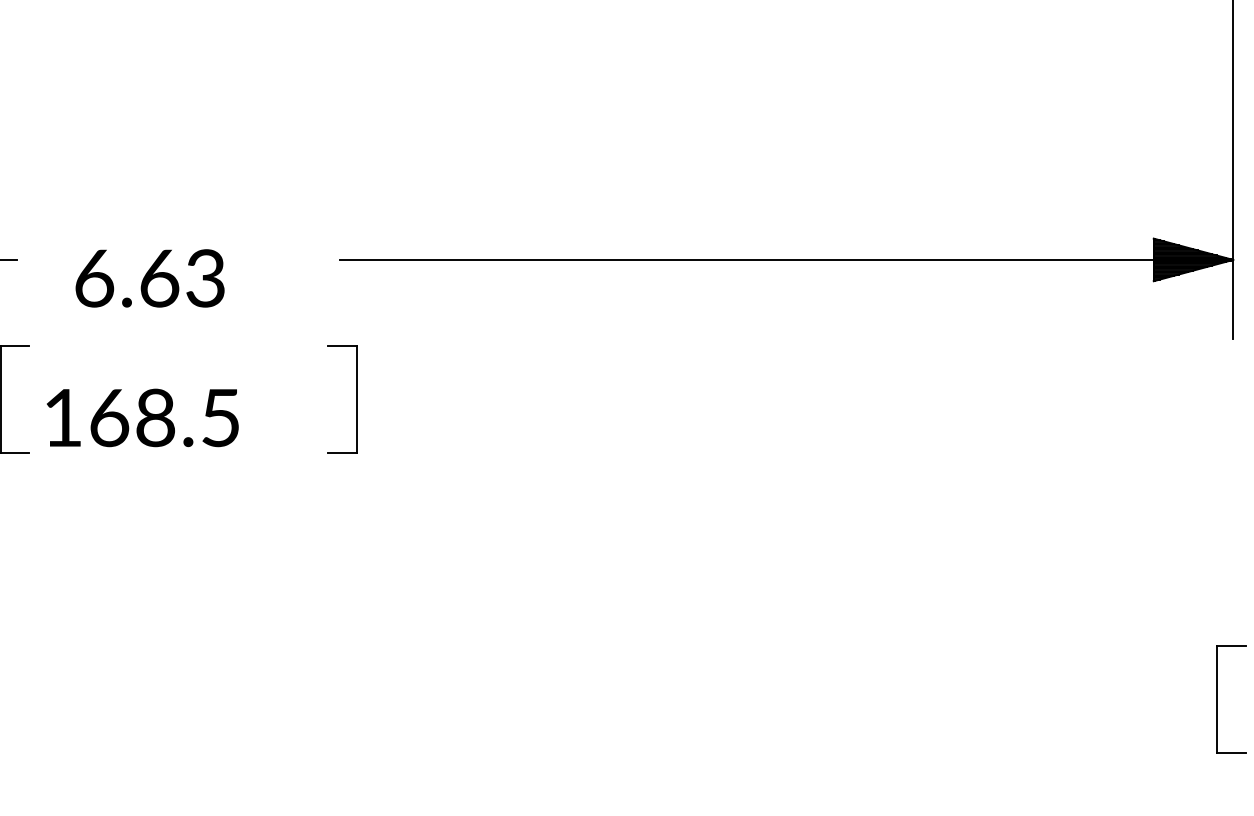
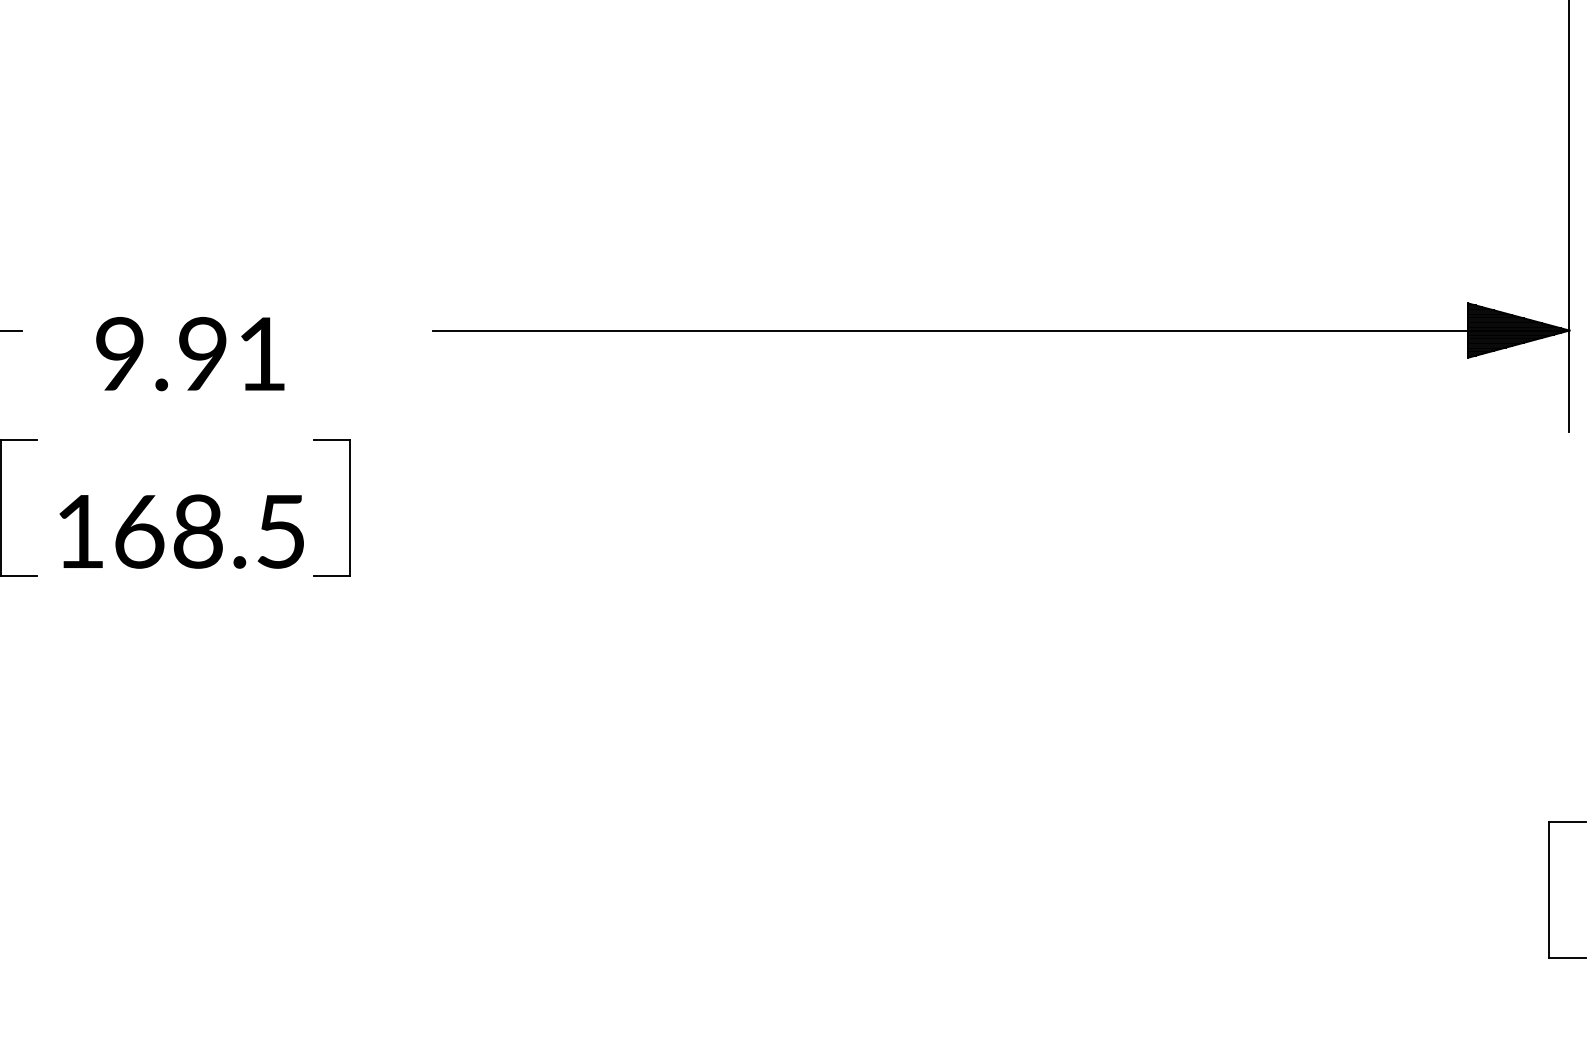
text: (149, 277) -> (190, 353), 6.63 -> 9.91
part: (356, 398) -> (349, 507), moved

